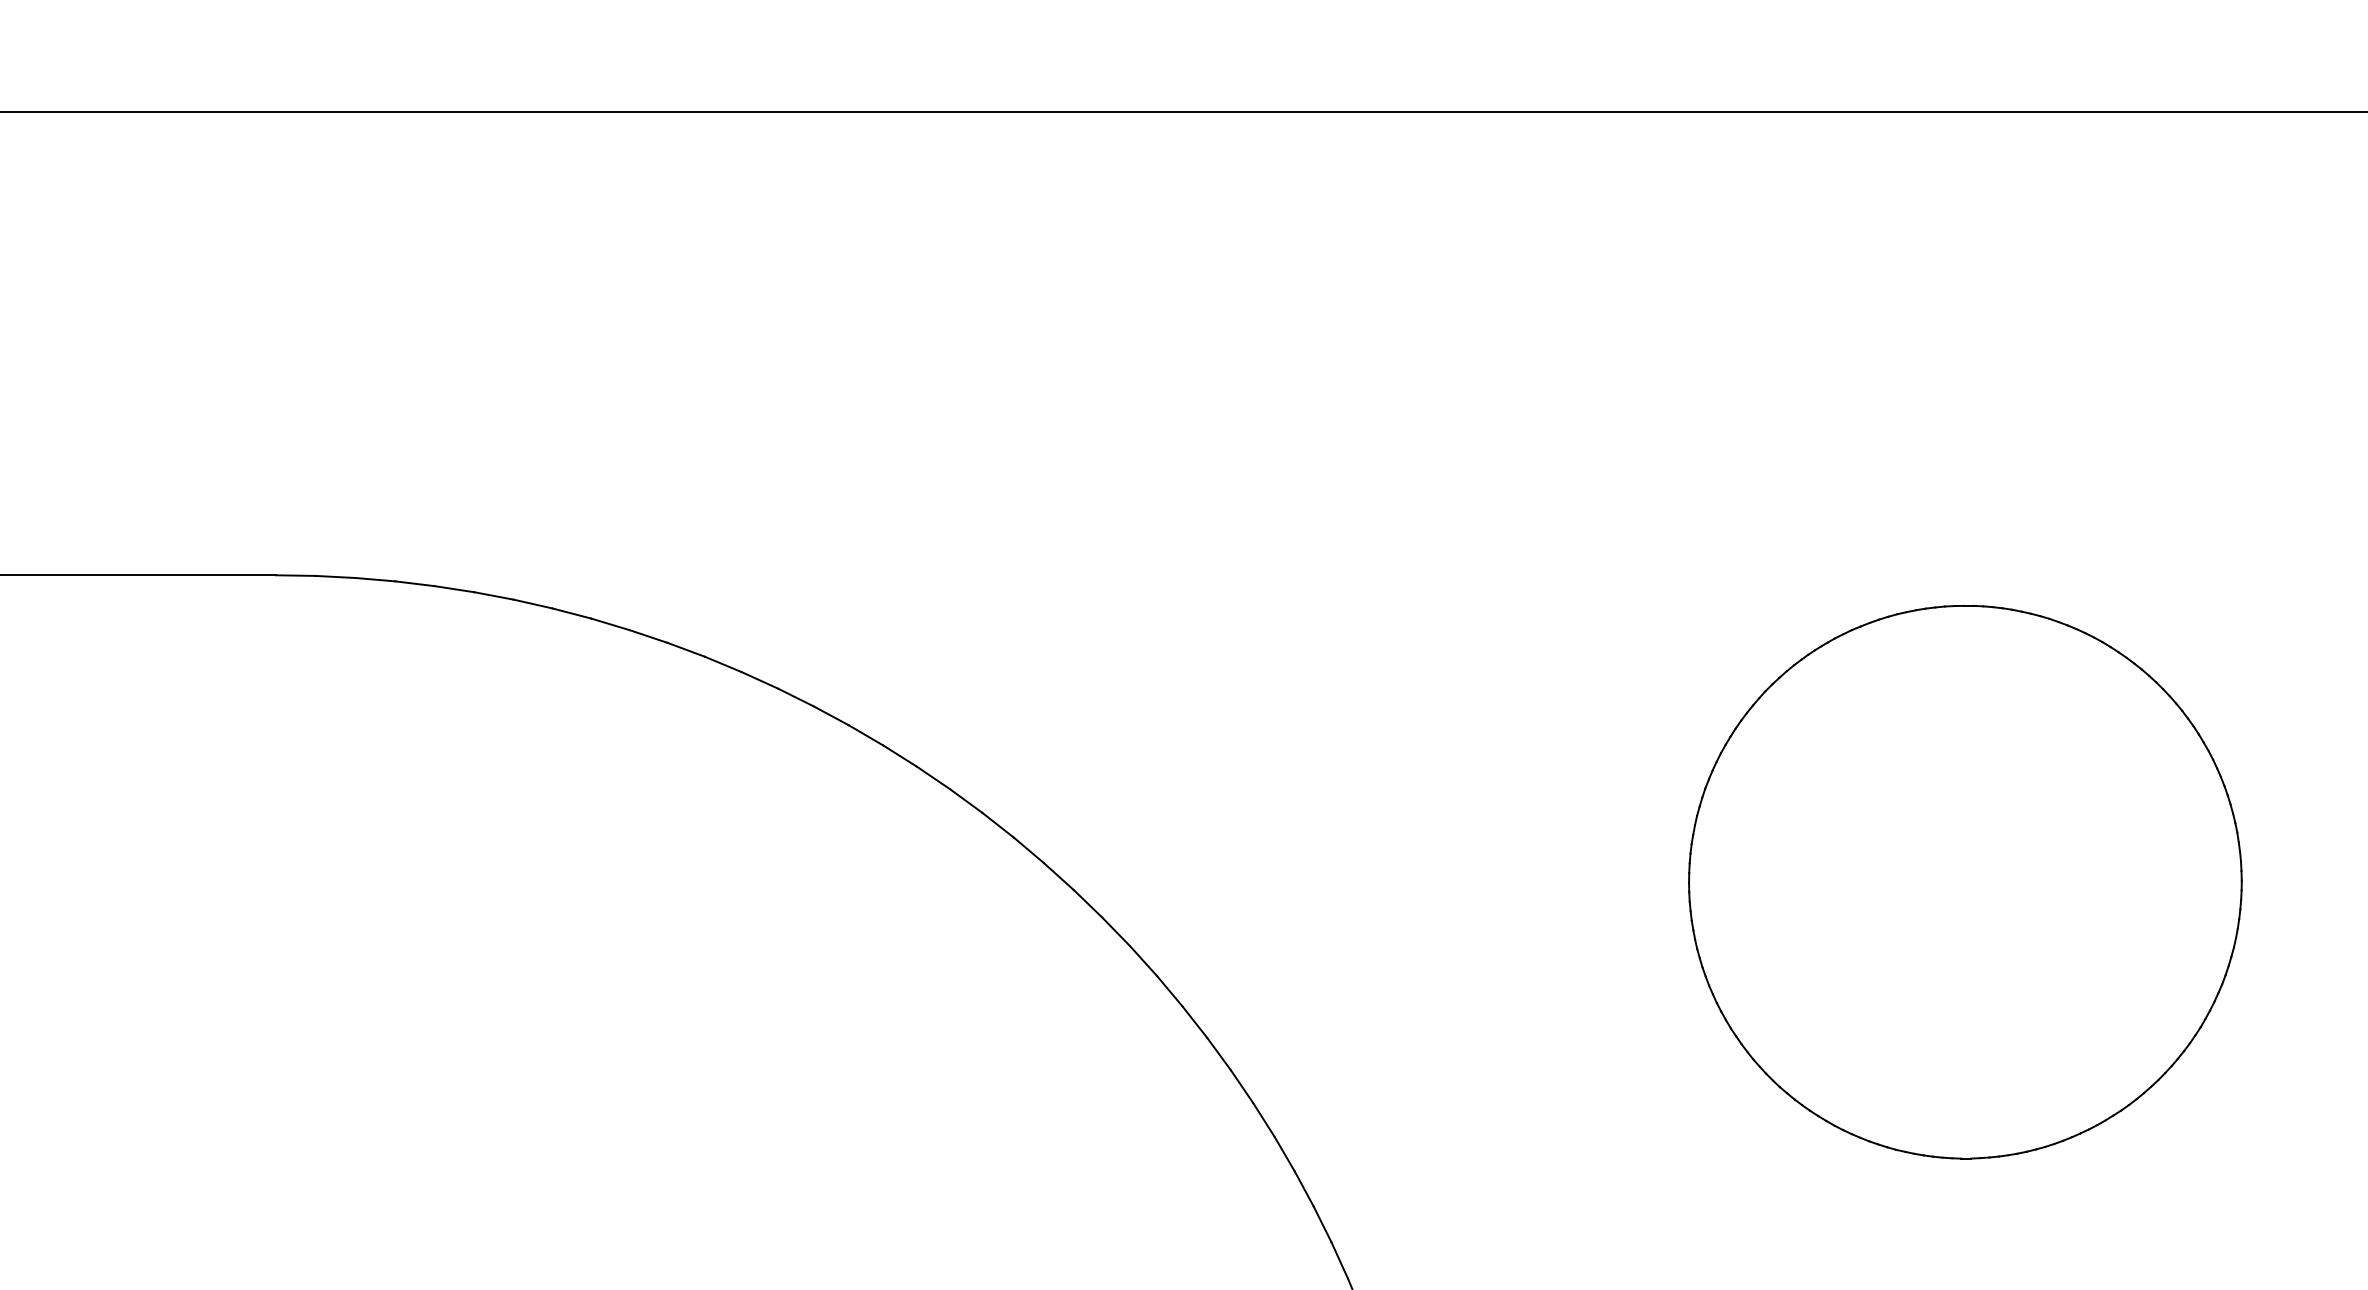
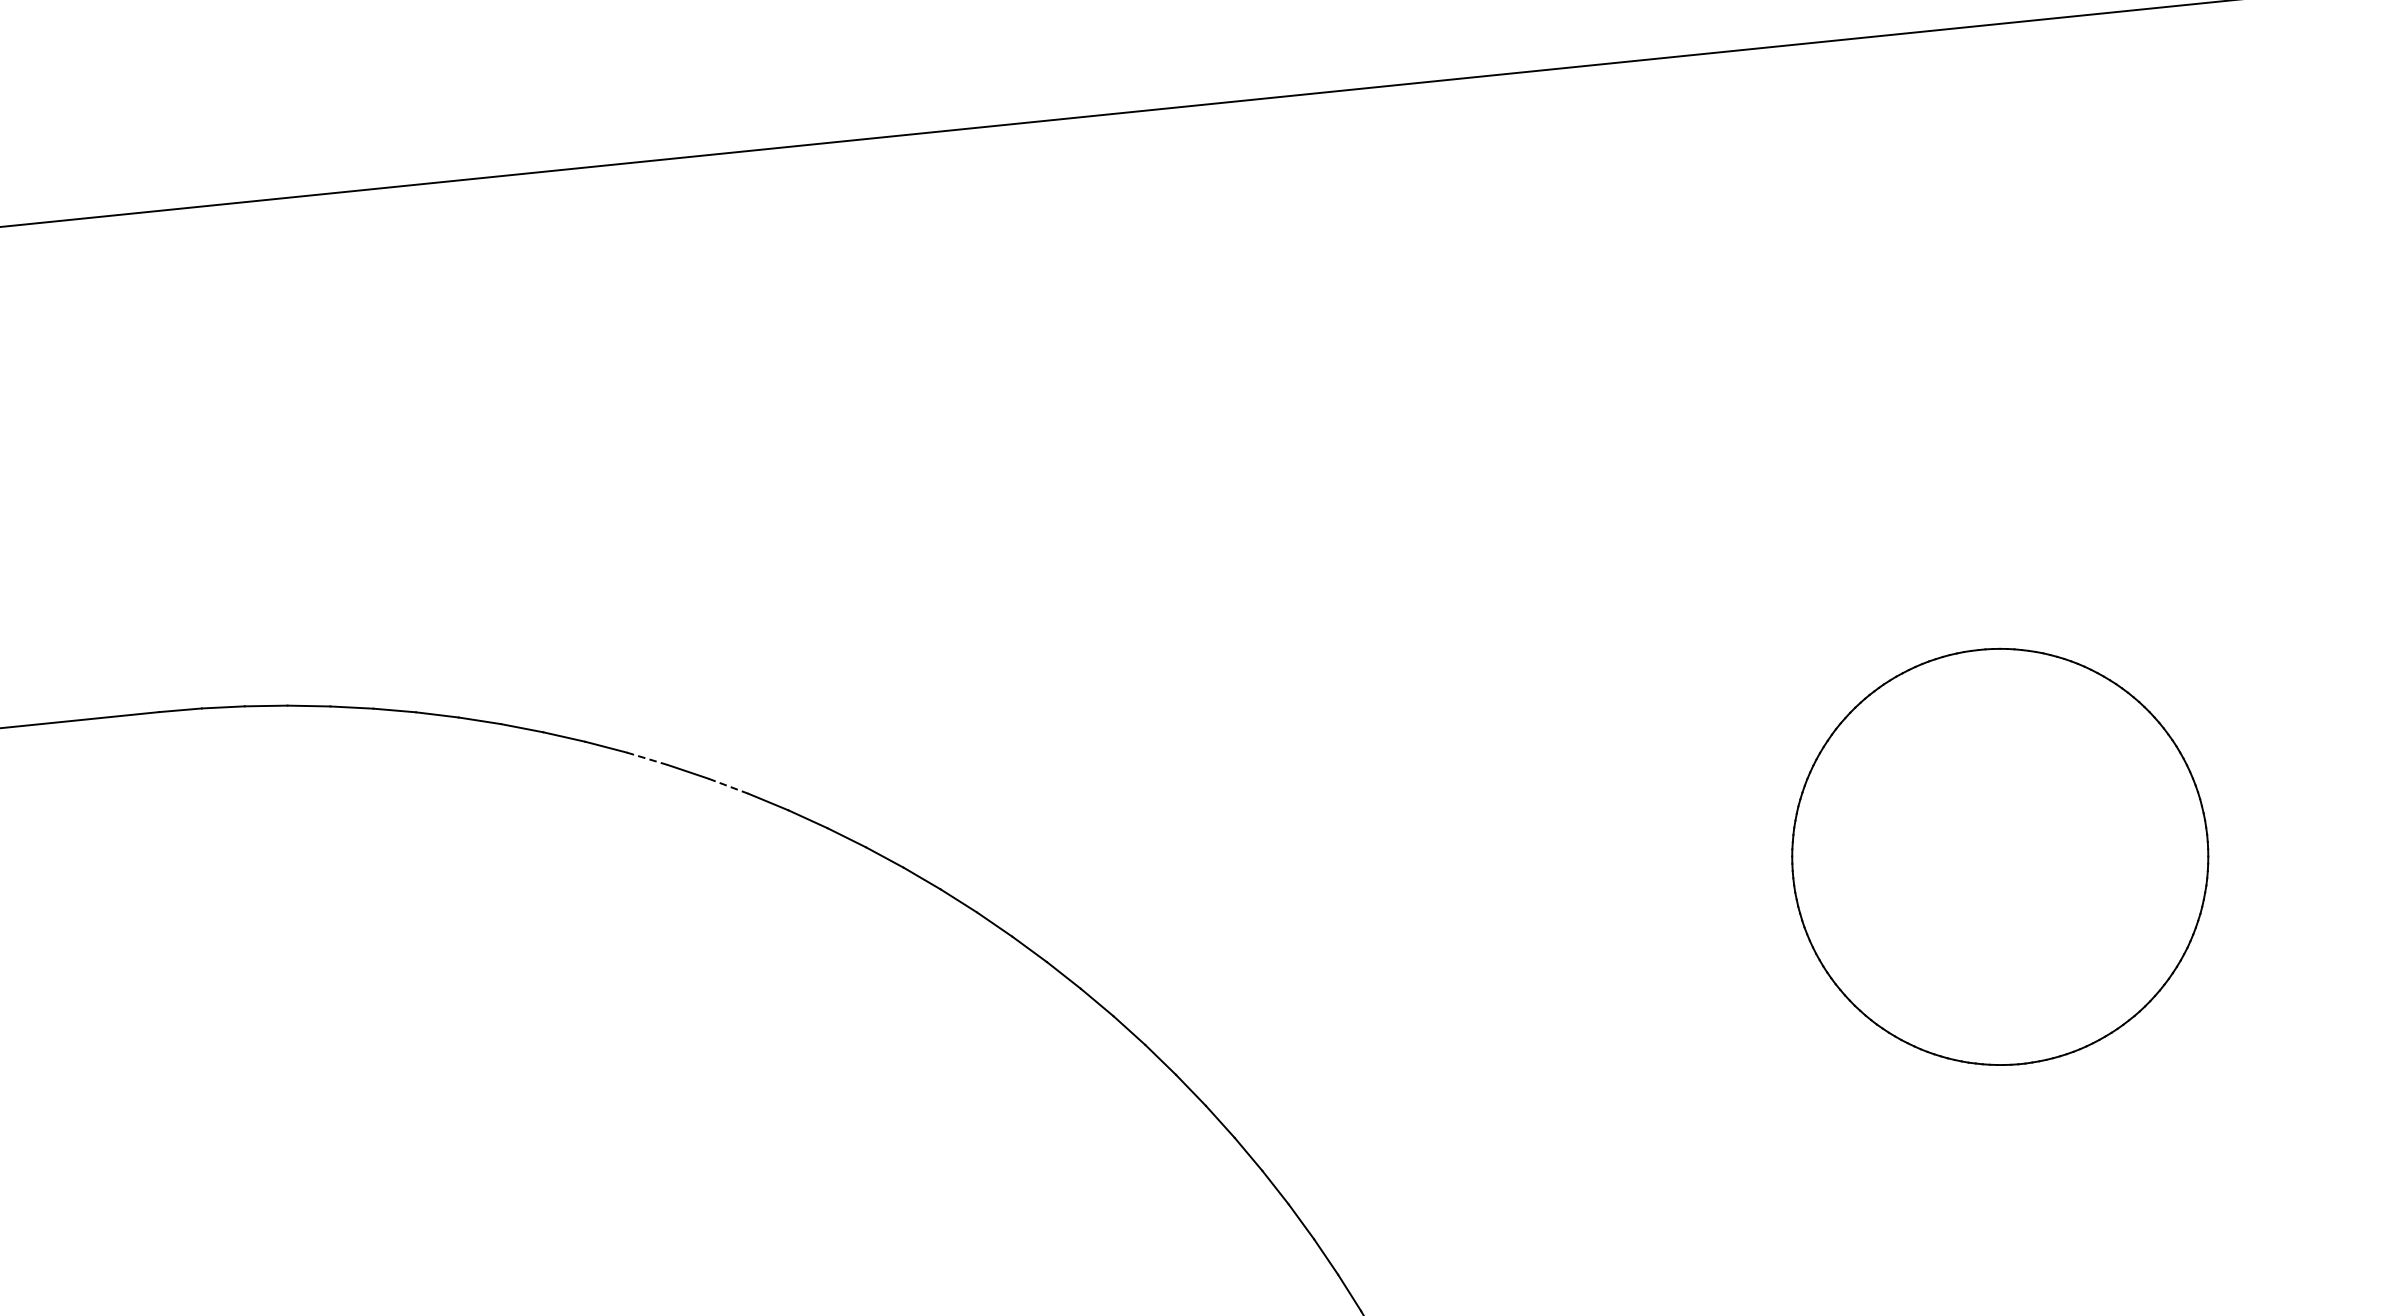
line: (723, 664) -> (647, 758), solid -> dashed
line: (795, 697) -> (728, 786), solid -> dashed
part: (1965, 882) -> (2000, 857), size x0.7

